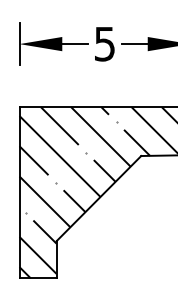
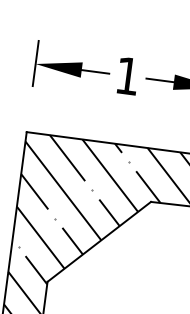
text: (104, 44) -> (127, 76), 5 -> 1

